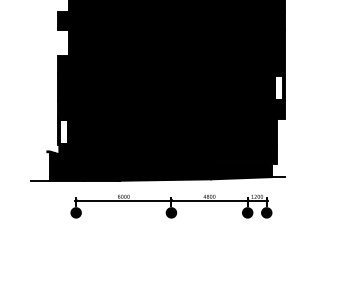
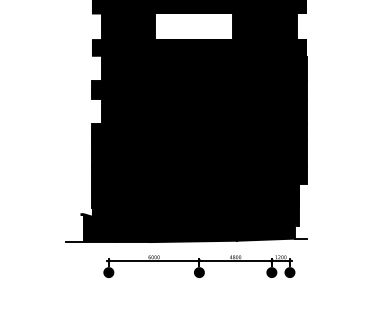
fill: (278, 87) -> (301, 153), added
fill: (63, 131) -> (96, 195), added

